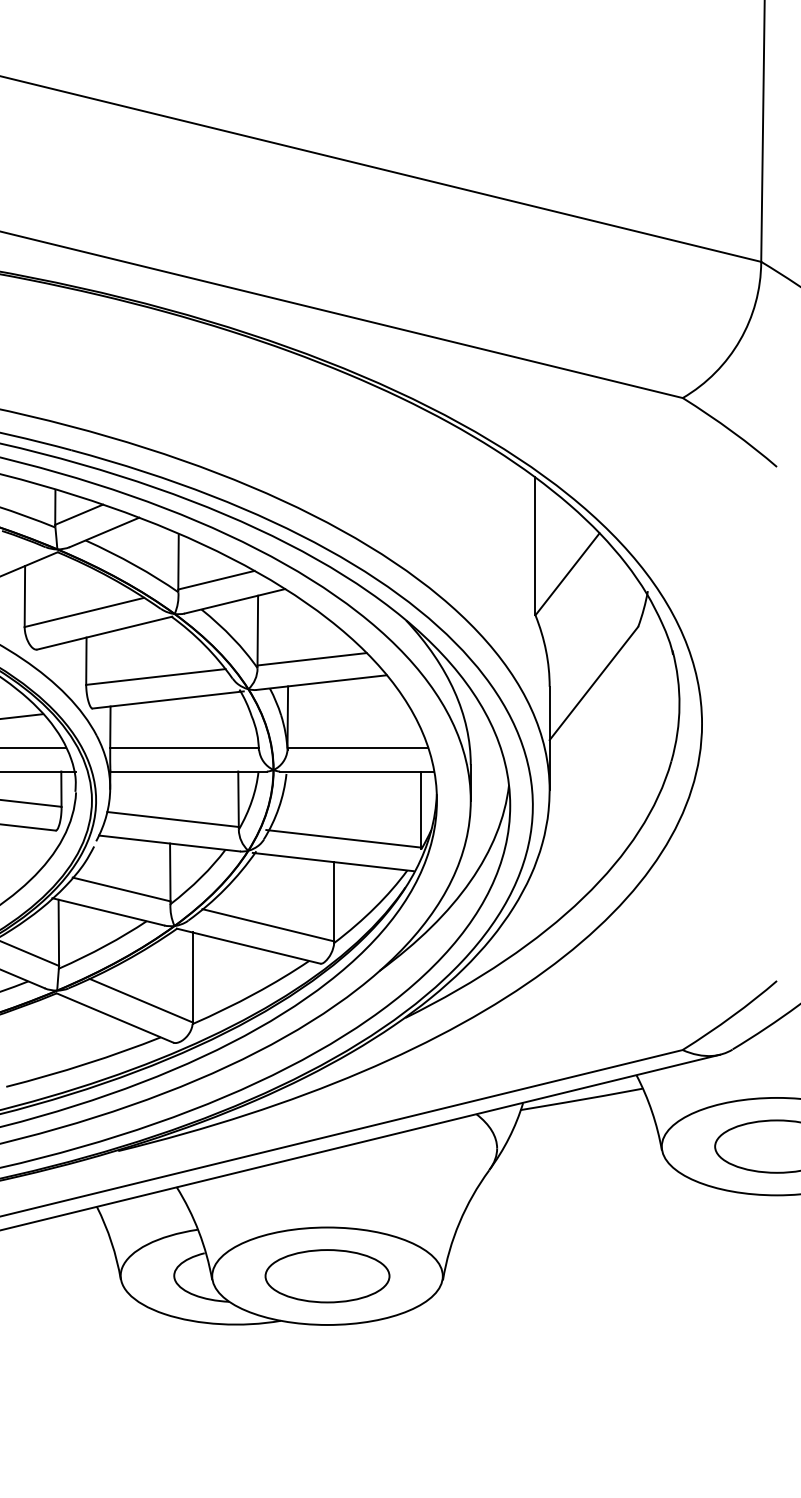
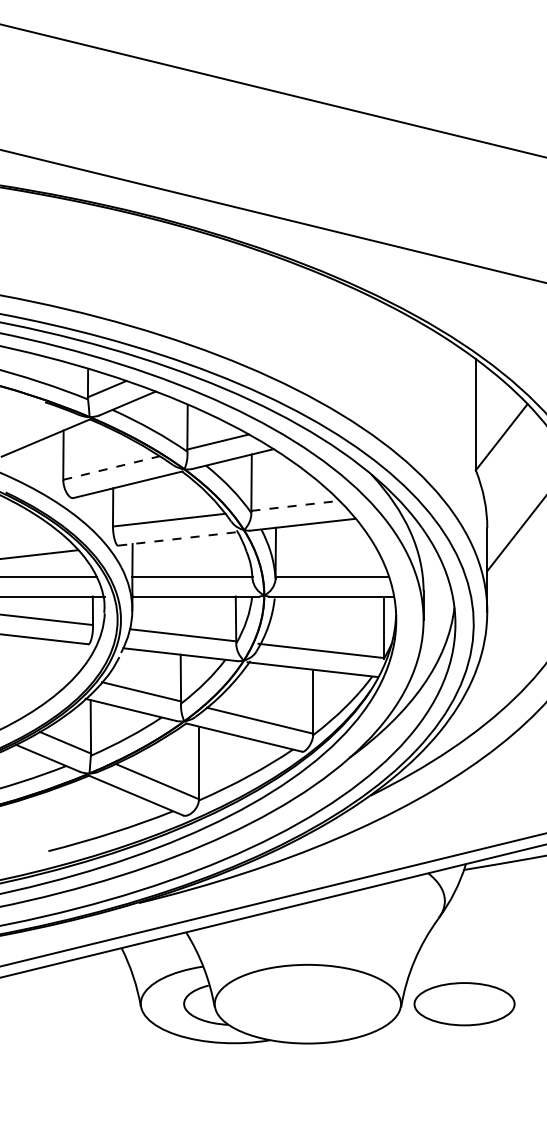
line: (84, 612) -> (111, 468), solid -> dashed
line: (312, 659) -> (295, 506), solid -> dashed
line: (168, 699) -> (179, 538), solid -> dashed
part: (327, 1276) -> (464, 1004), moved

